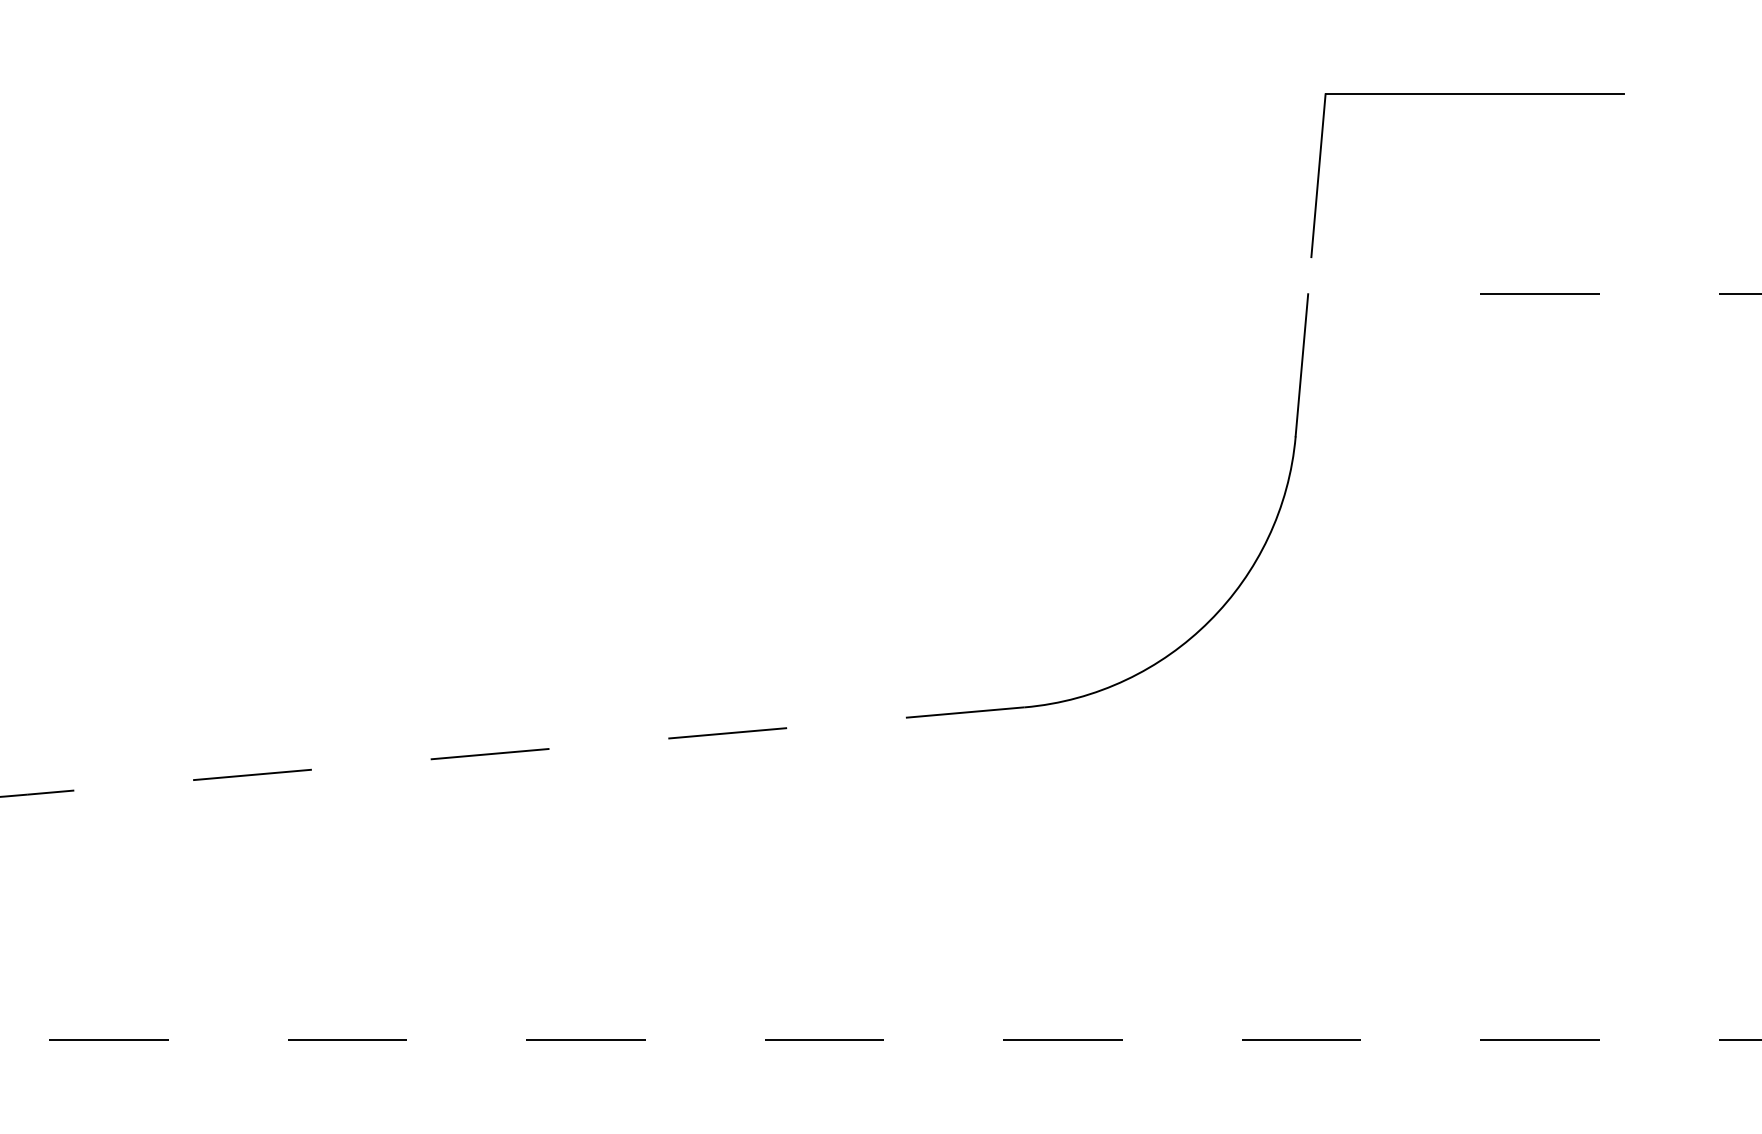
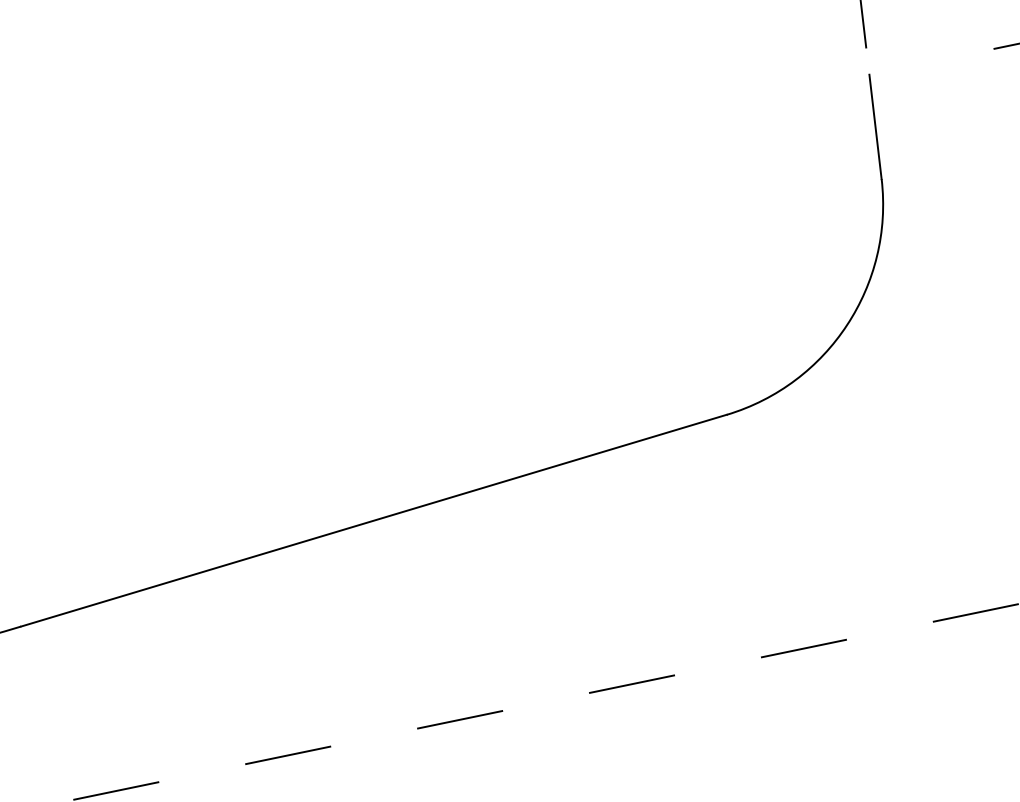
line: (525, 751) -> (373, 521), dashed -> solid

